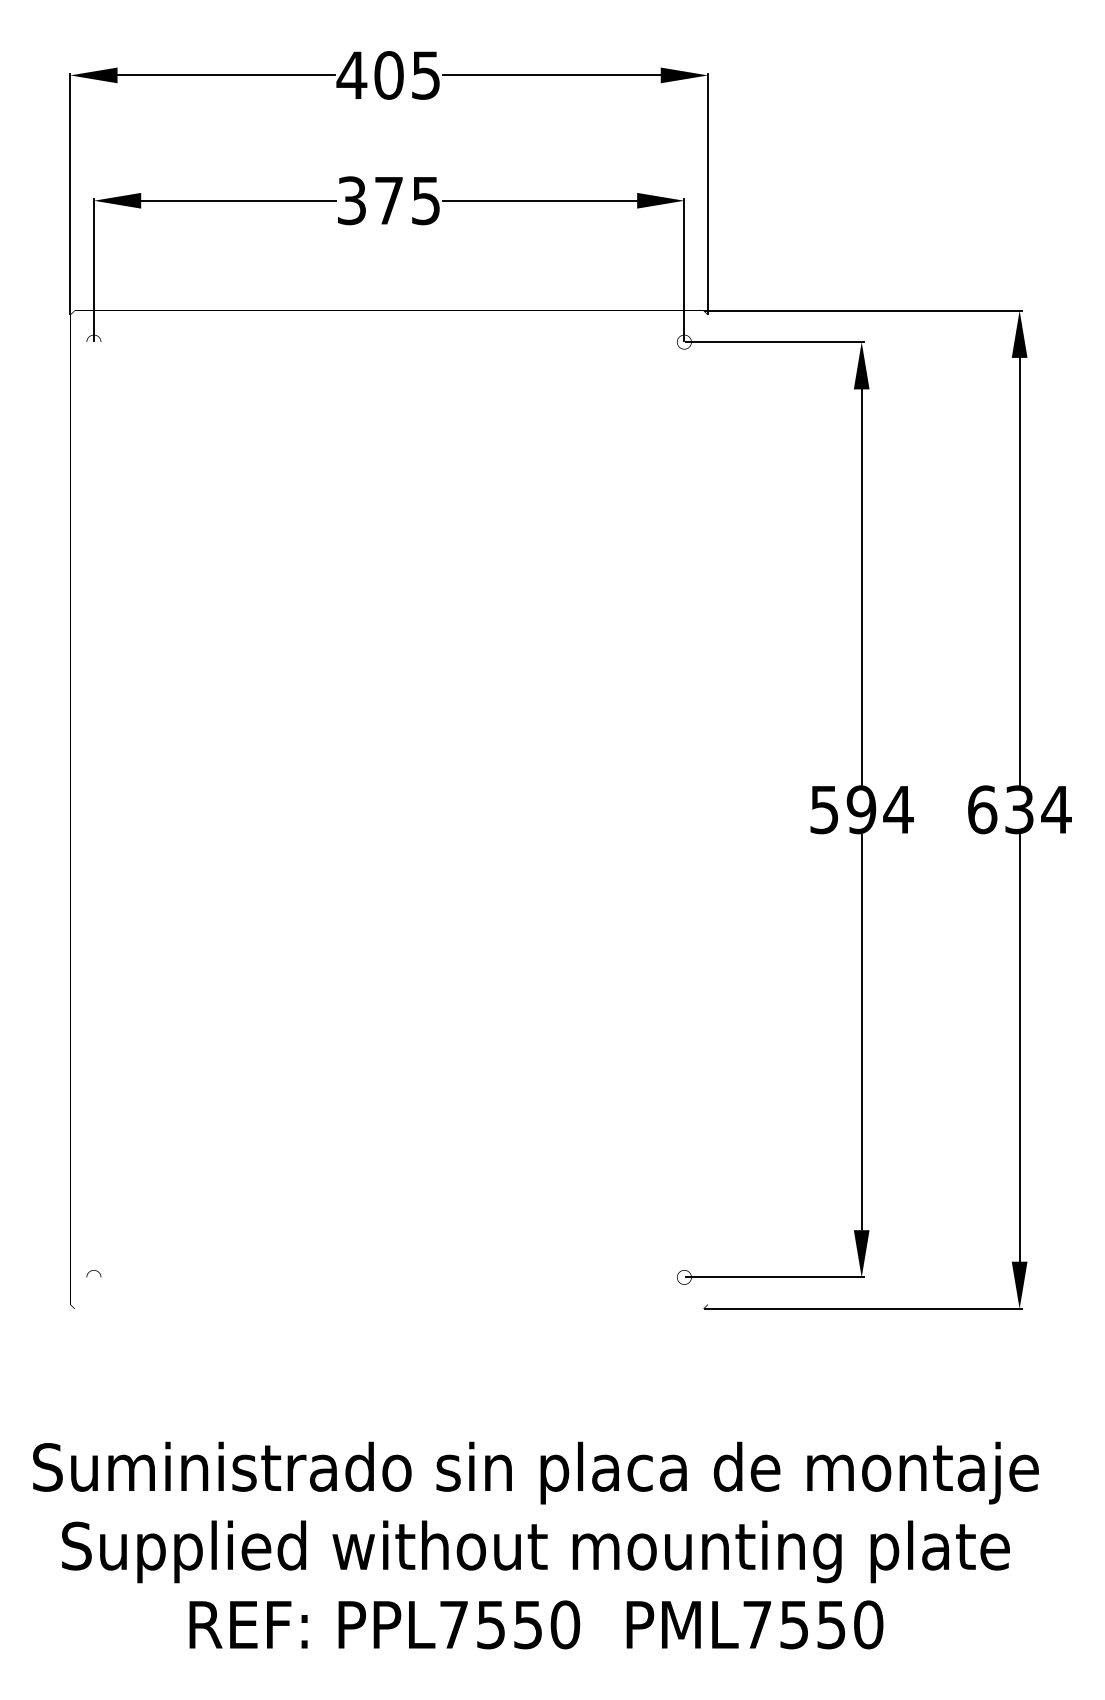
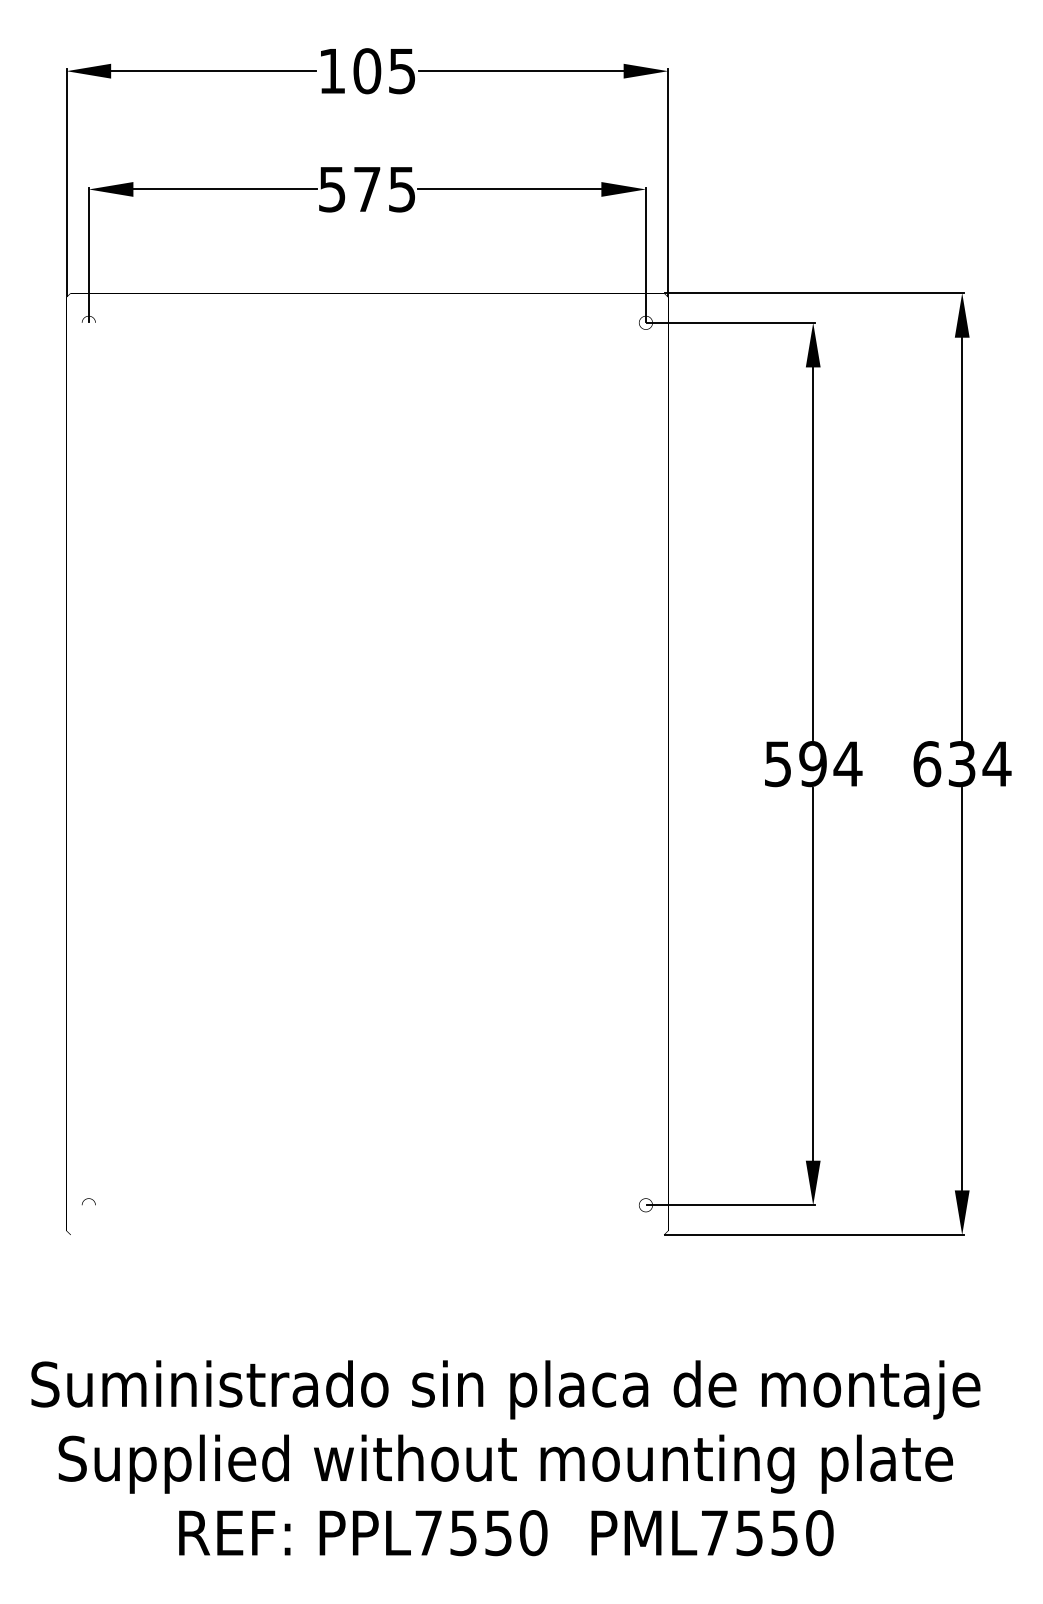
text: (351, 75) -> (331, 71), 405 -> 105
text: (352, 199) -> (332, 188), 375 -> 575

